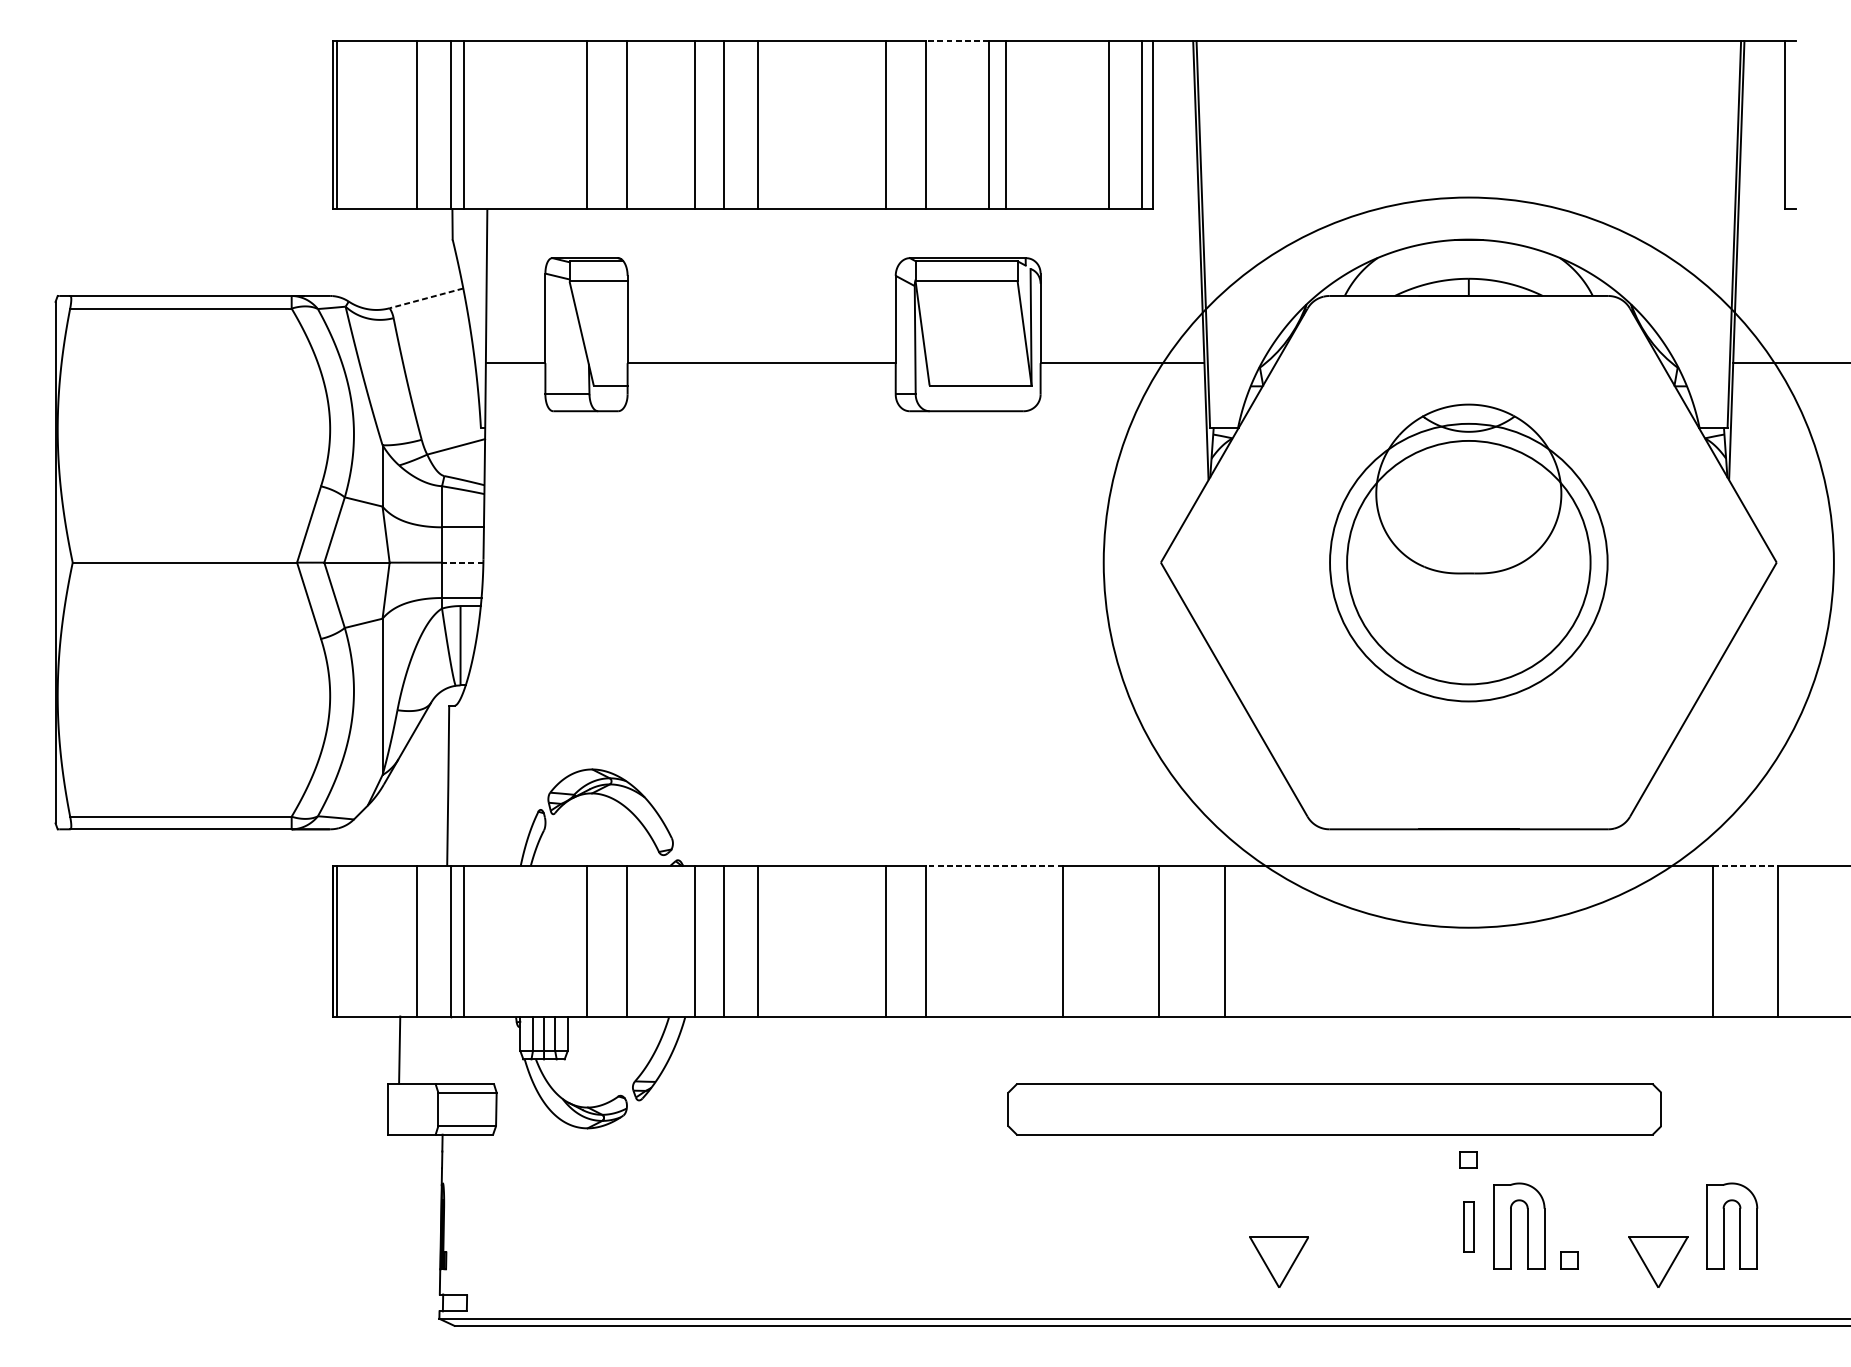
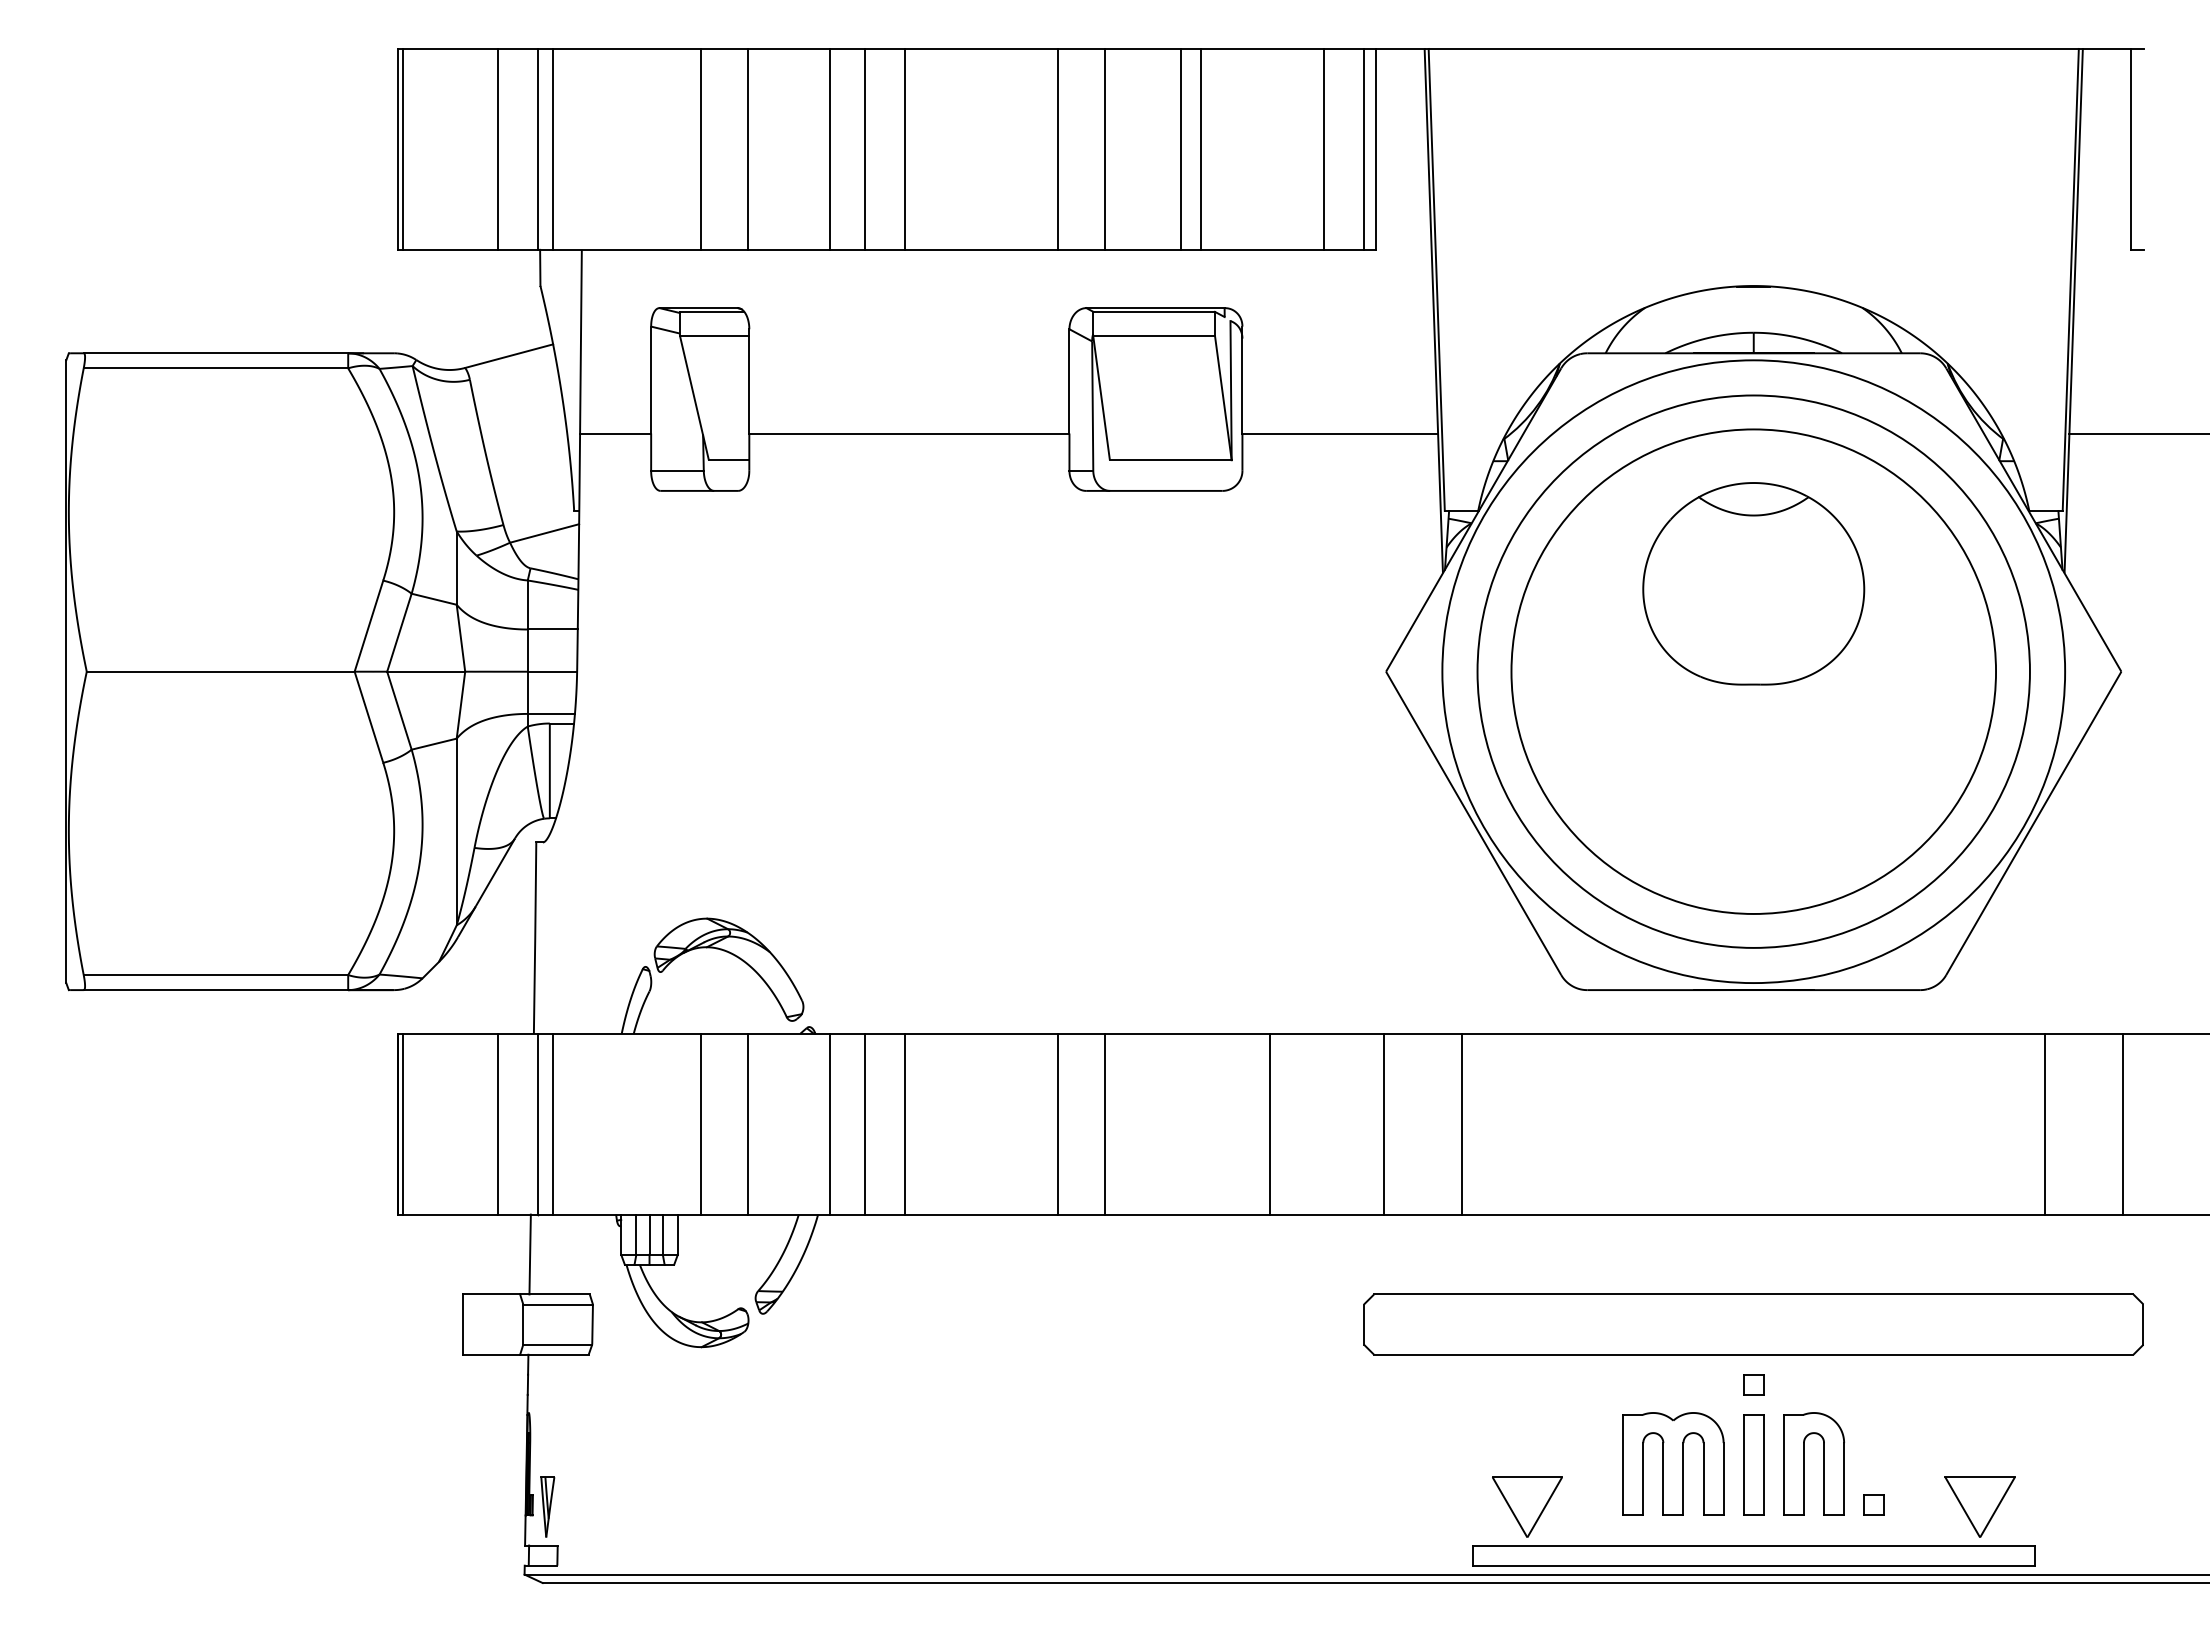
line: (956, 40) -> (1142, 48), dashed -> solid
line: (426, 298) -> (509, 356), dashed -> solid
line: (462, 562) -> (552, 671), dashed -> solid
circle: (1468, 562) -> (1753, 671), size x0.71
circle: (1468, 562) -> (1753, 671), size x1.67
circle: (1468, 562) -> (1753, 671), size x1.67
line: (993, 865) -> (1186, 1033), dashed -> solid
line: (1745, 865) -> (2084, 1033), dashed -> solid
line: (399, 1049) -> (529, 1254), moved
part: (1334, 1109) -> (1753, 1324), moved
part: (1401, 1225) -> (1673, 1463), added
part: (1724, 1225) -> (2058, 1463), removed
part: (1468, 1226) -> (1753, 1464), size x1.67
part: (458, 1261) -> (547, 1506), added
part: (1468, 1302) -> (1753, 1555), added

